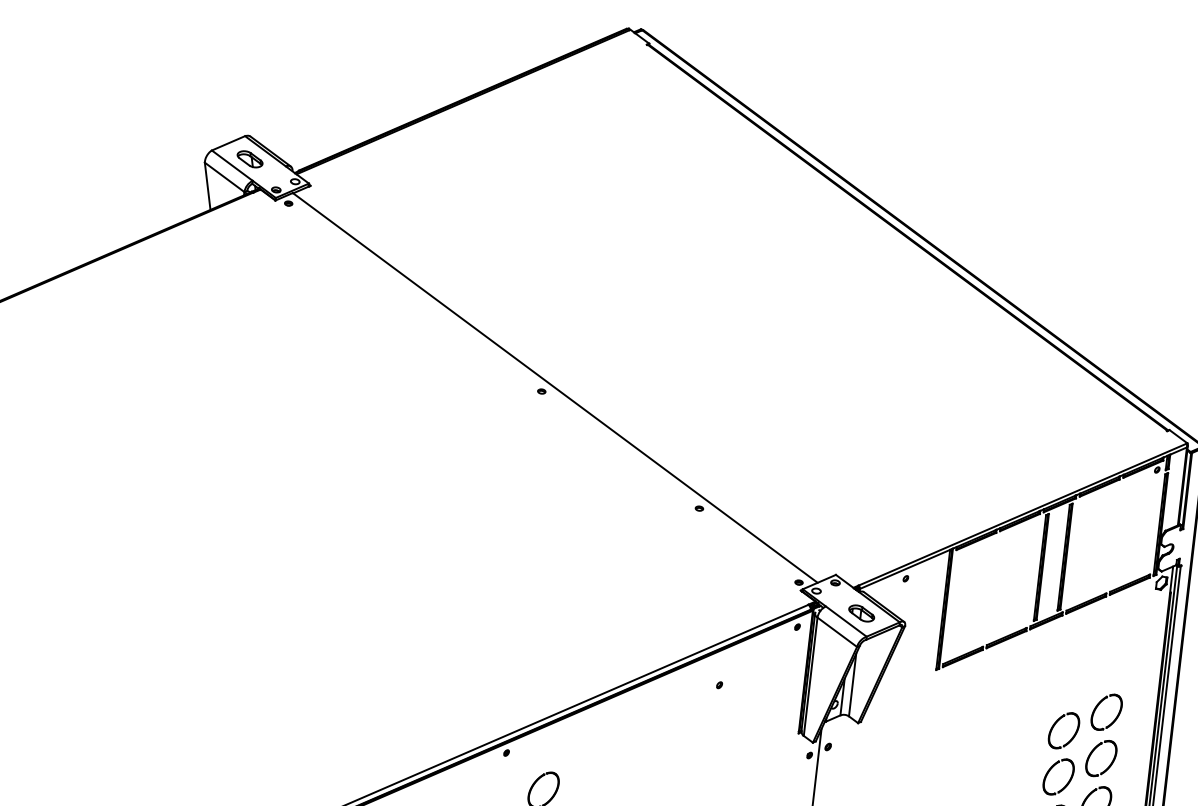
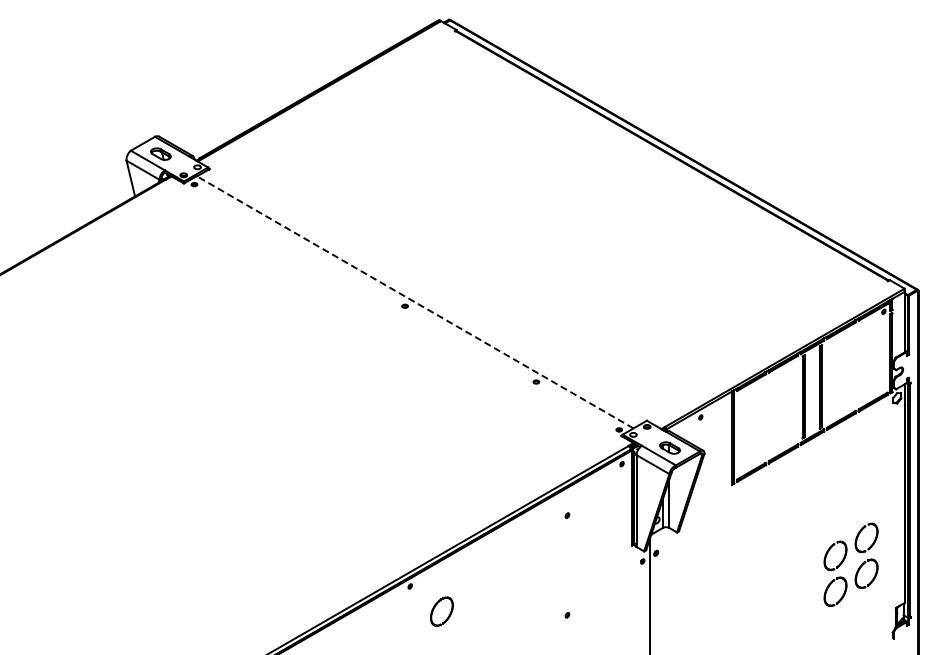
line: (554, 388) -> (414, 302), solid -> dashed
part: (1084, 720) -> (850, 510), removed

